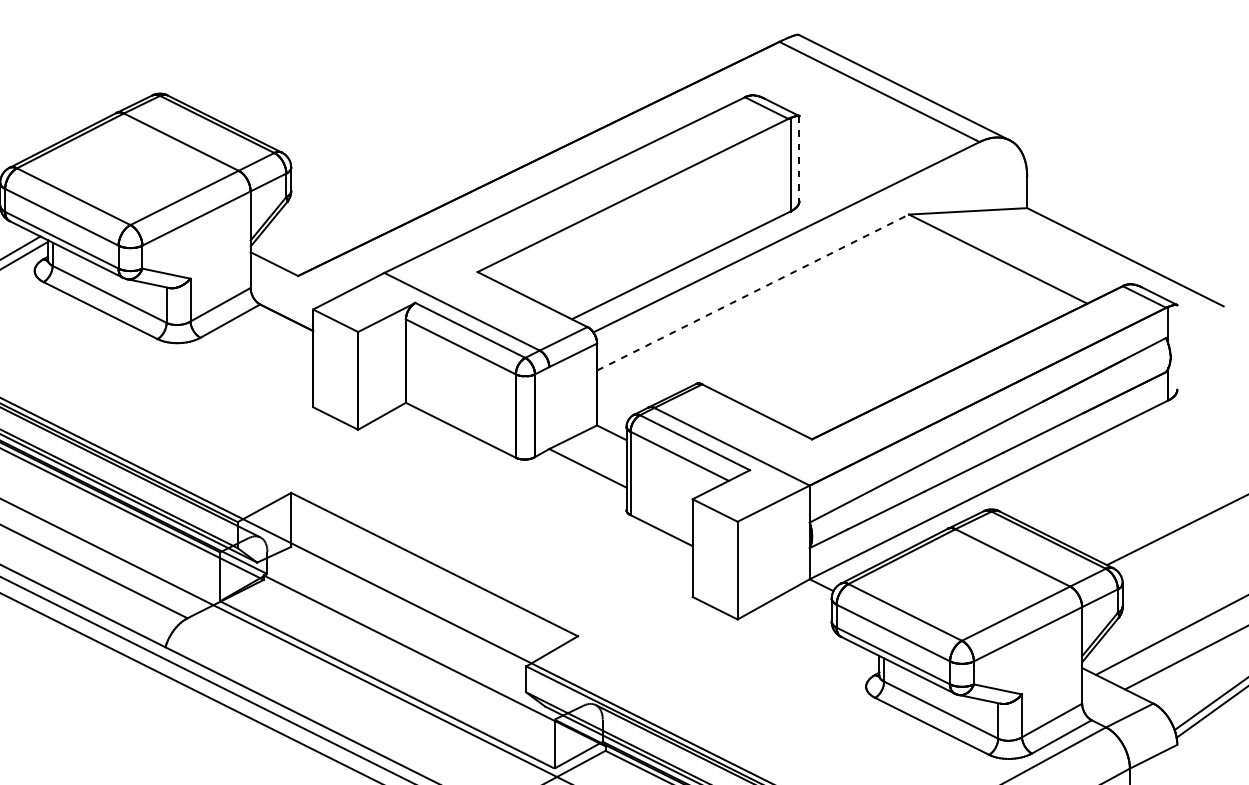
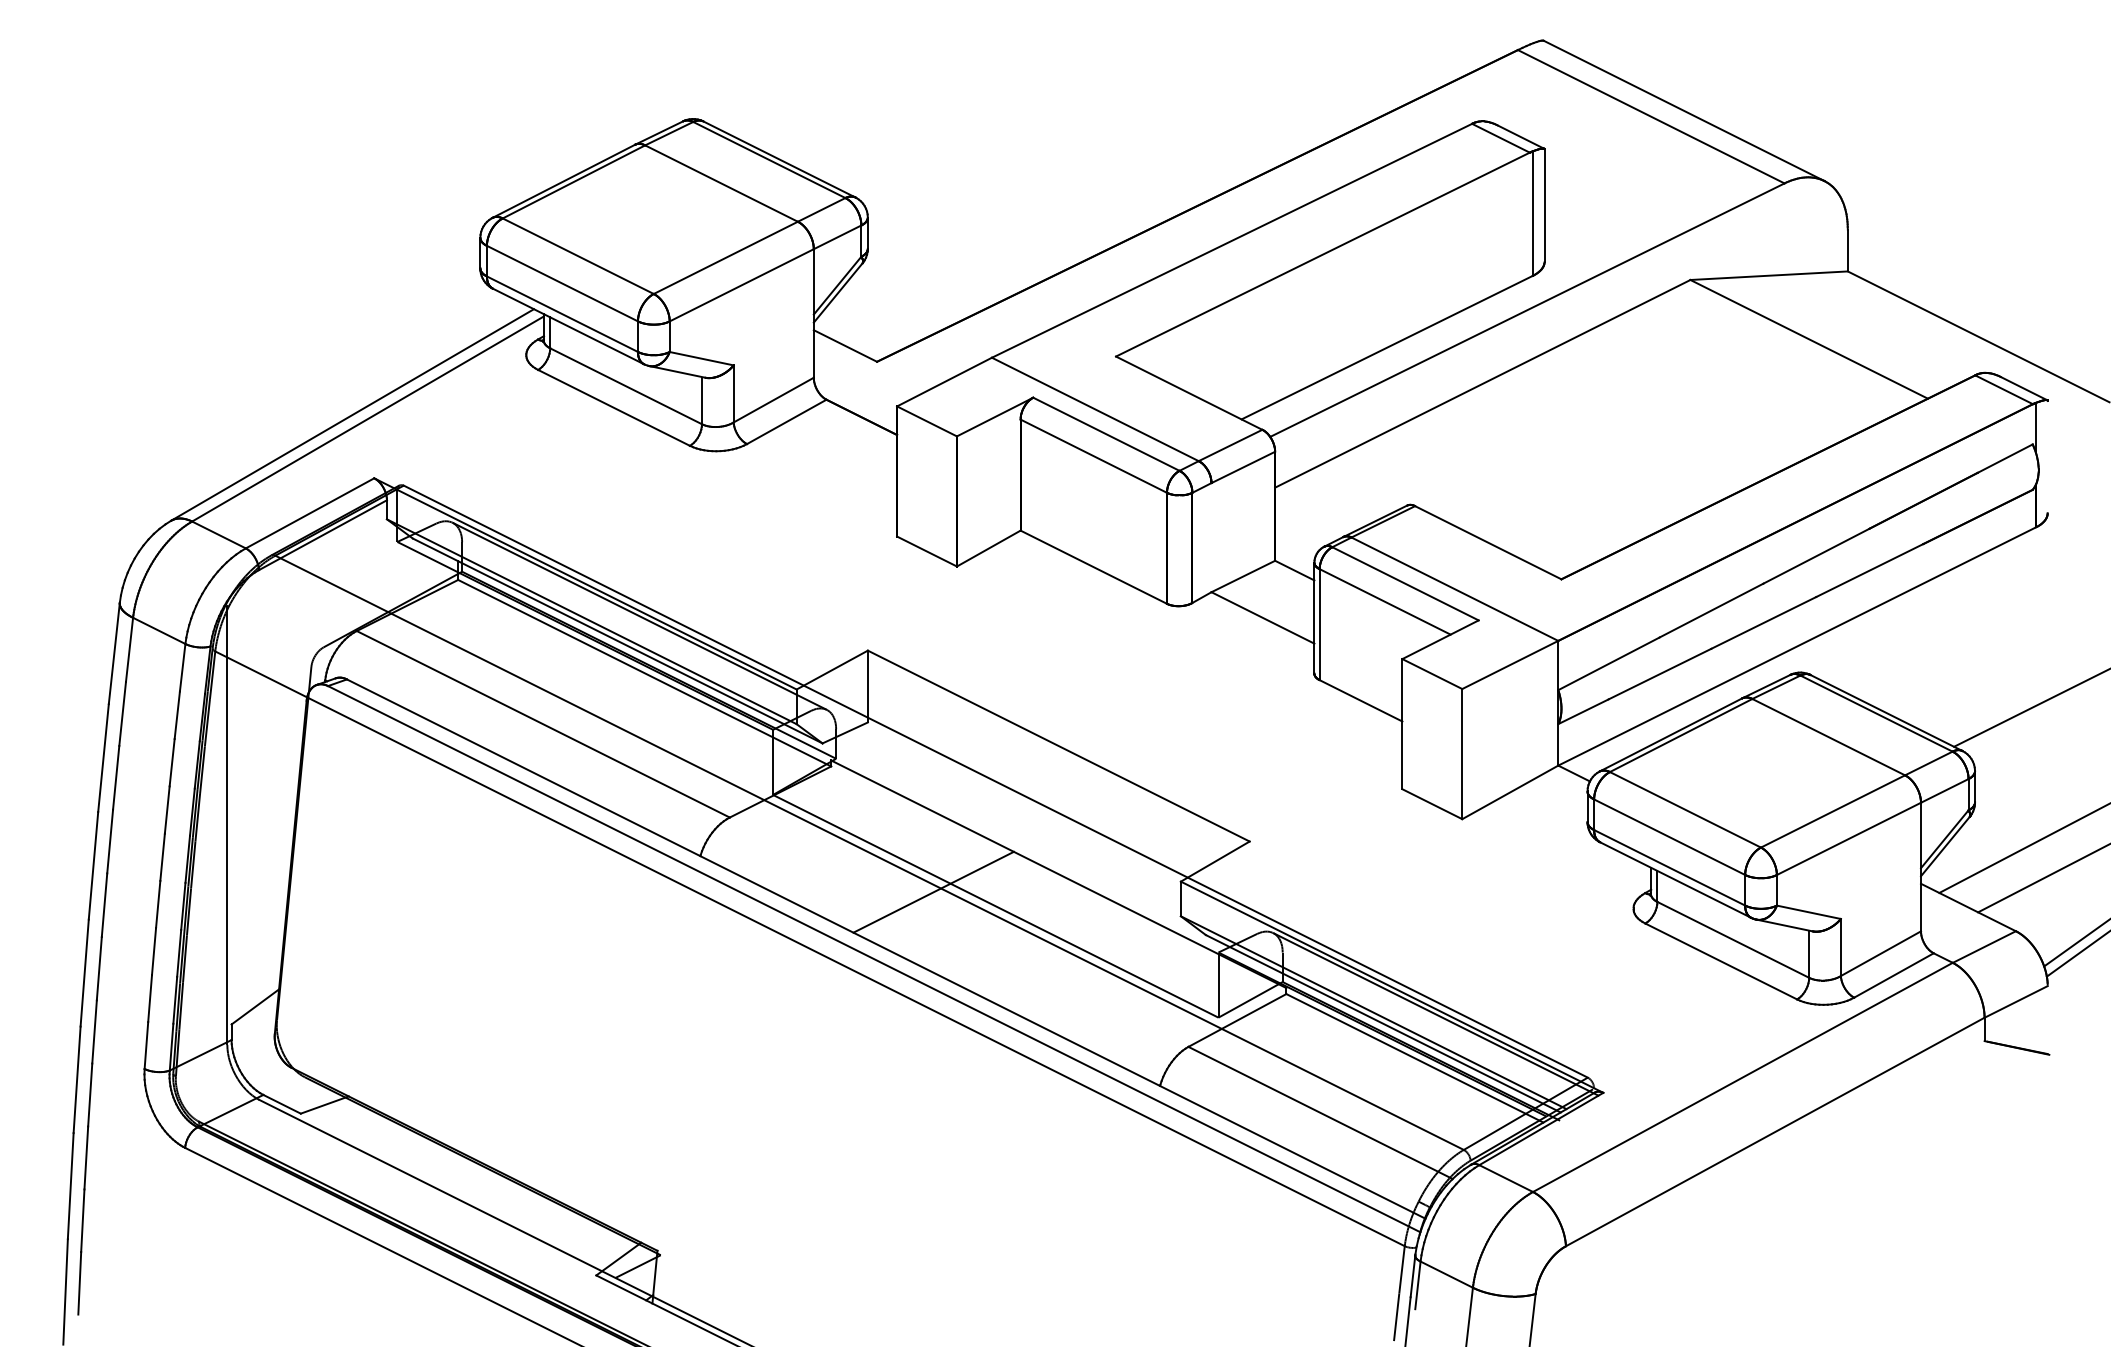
line: (799, 159) -> (1544, 206), dashed -> solid
line: (753, 292) -> (1483, 383), dashed -> solid
line: (340, 673) -> (933, 891), added

